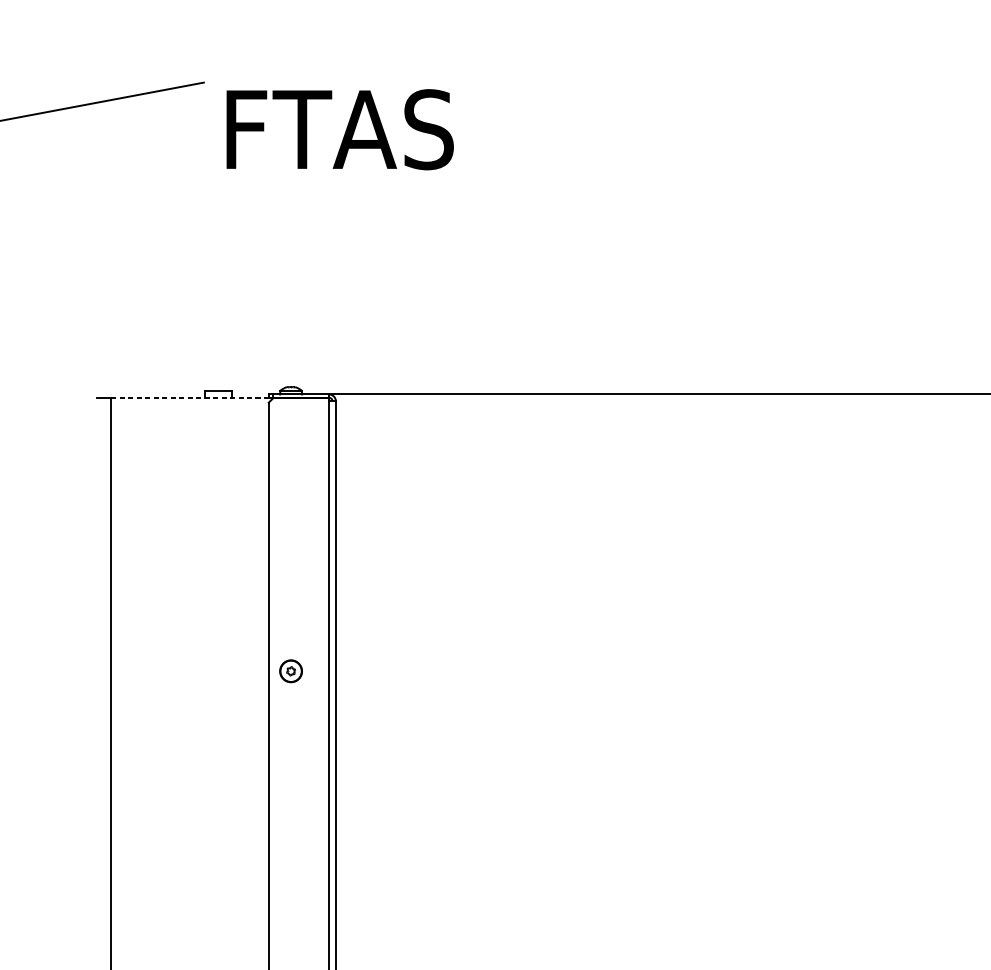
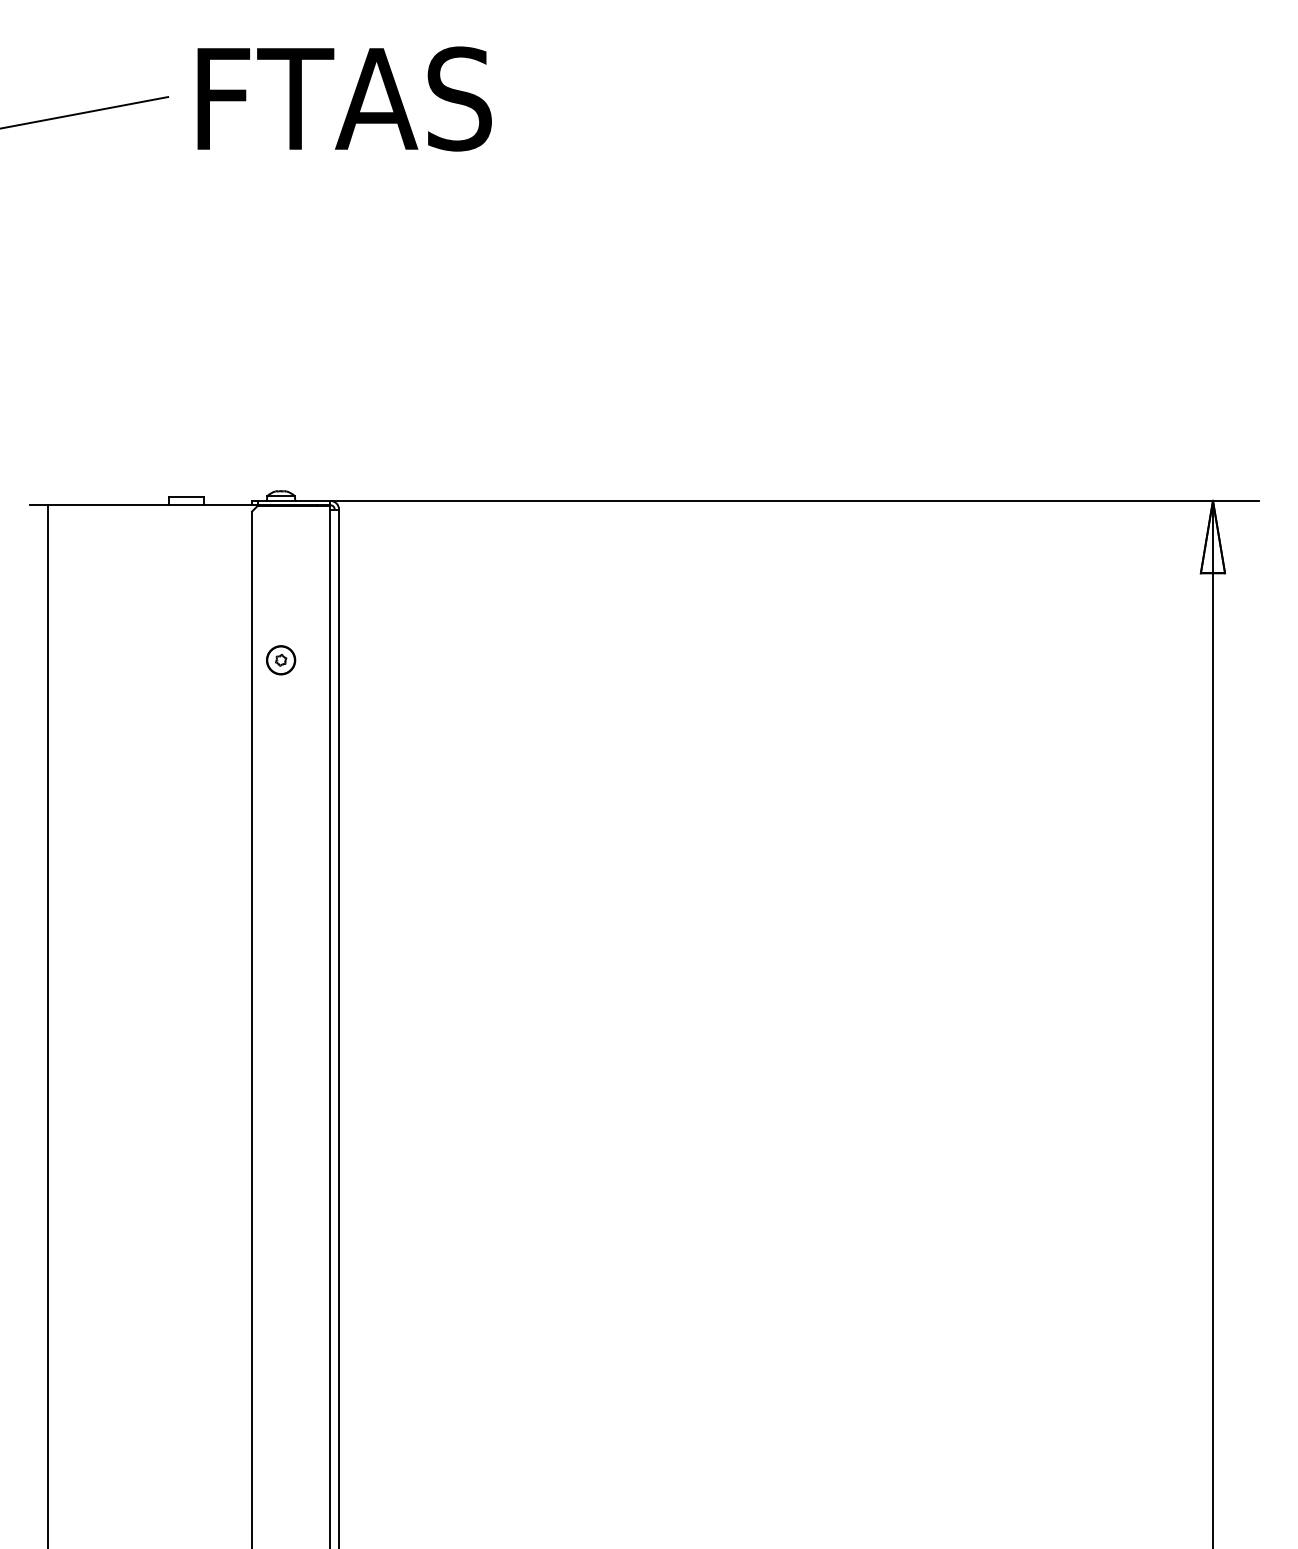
text: (340, 129) -> (344, 98), moved
line: (190, 398) -> (150, 505), dashed -> solid
part: (291, 671) -> (281, 660), moved

